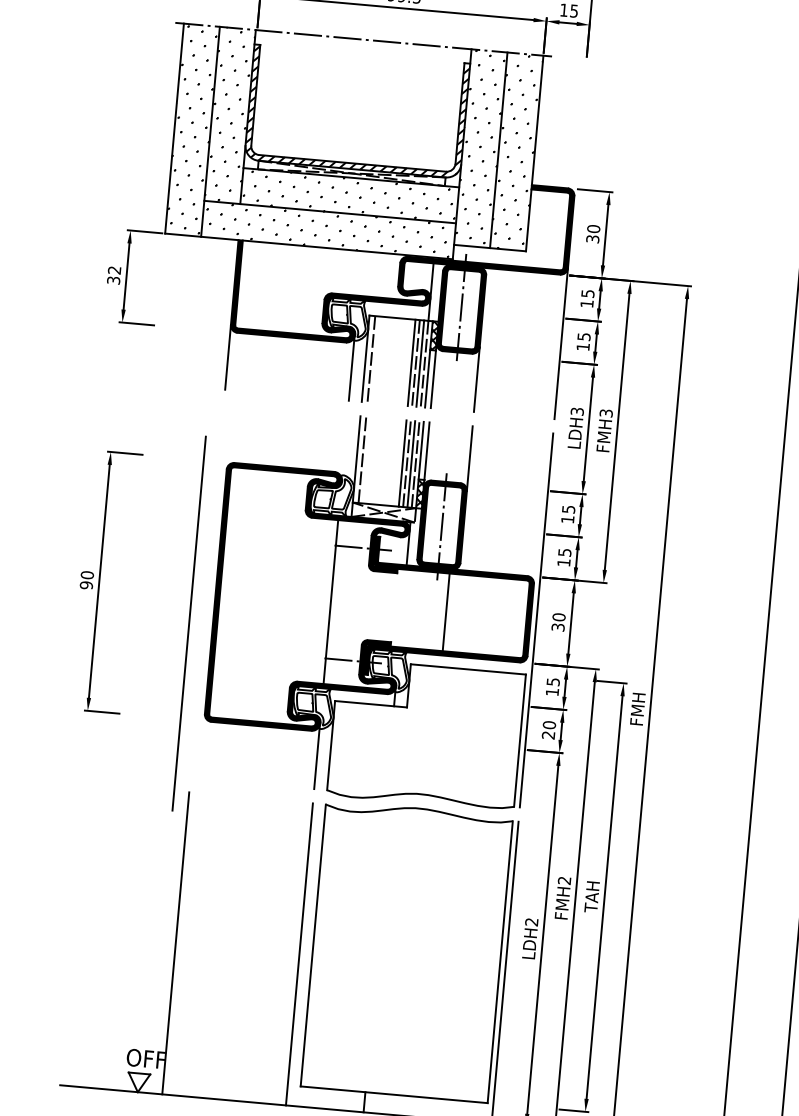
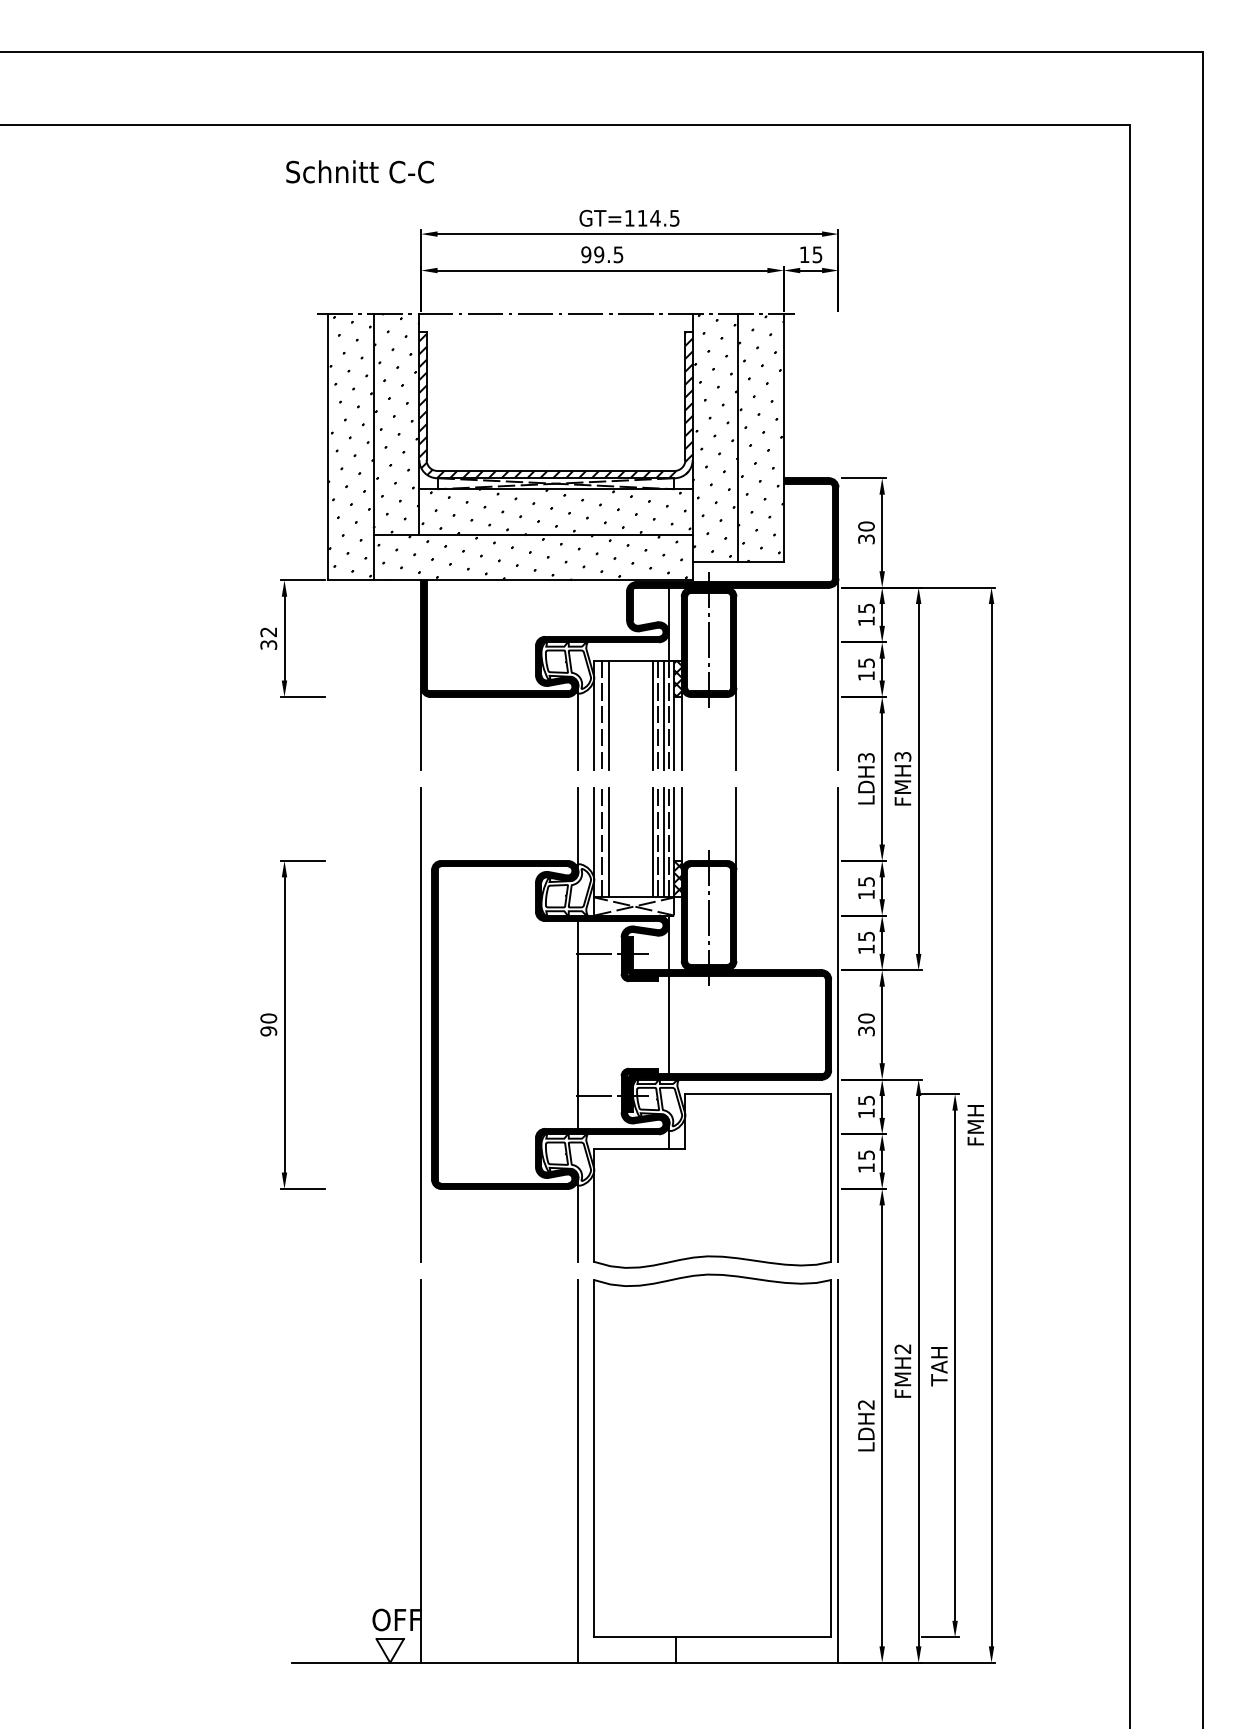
line: (376, 359) -> (608, 714), added
line: (344, 447) -> (577, 829), added
line: (367, 460) -> (608, 842), added
line: (446, 612) -> (669, 1024), moved
line: (188, 623) -> (420, 1024), moved
text: (549, 730) -> (866, 1161), 20 -> 15

